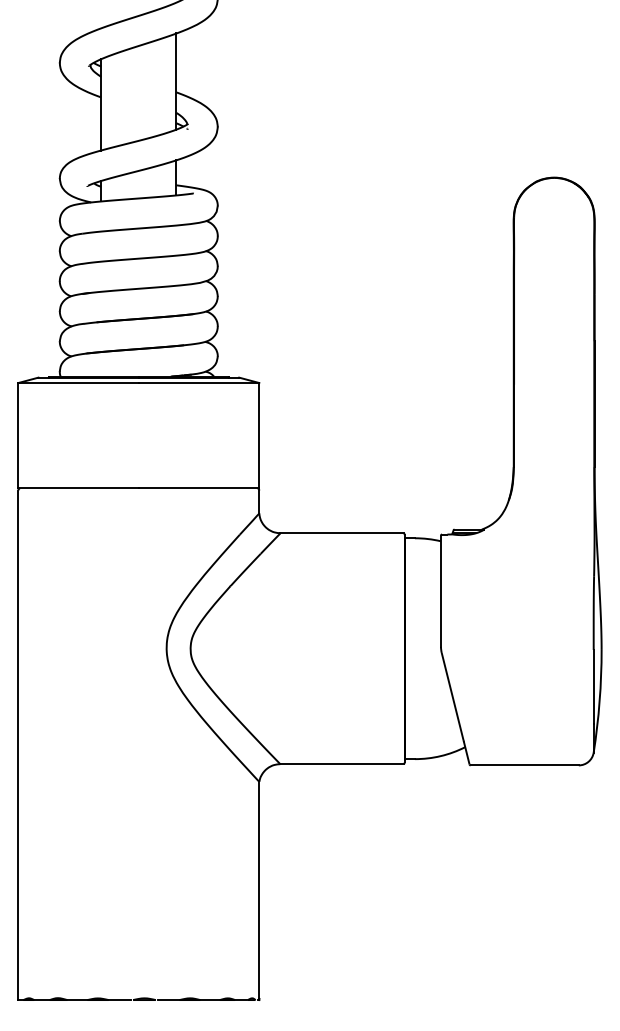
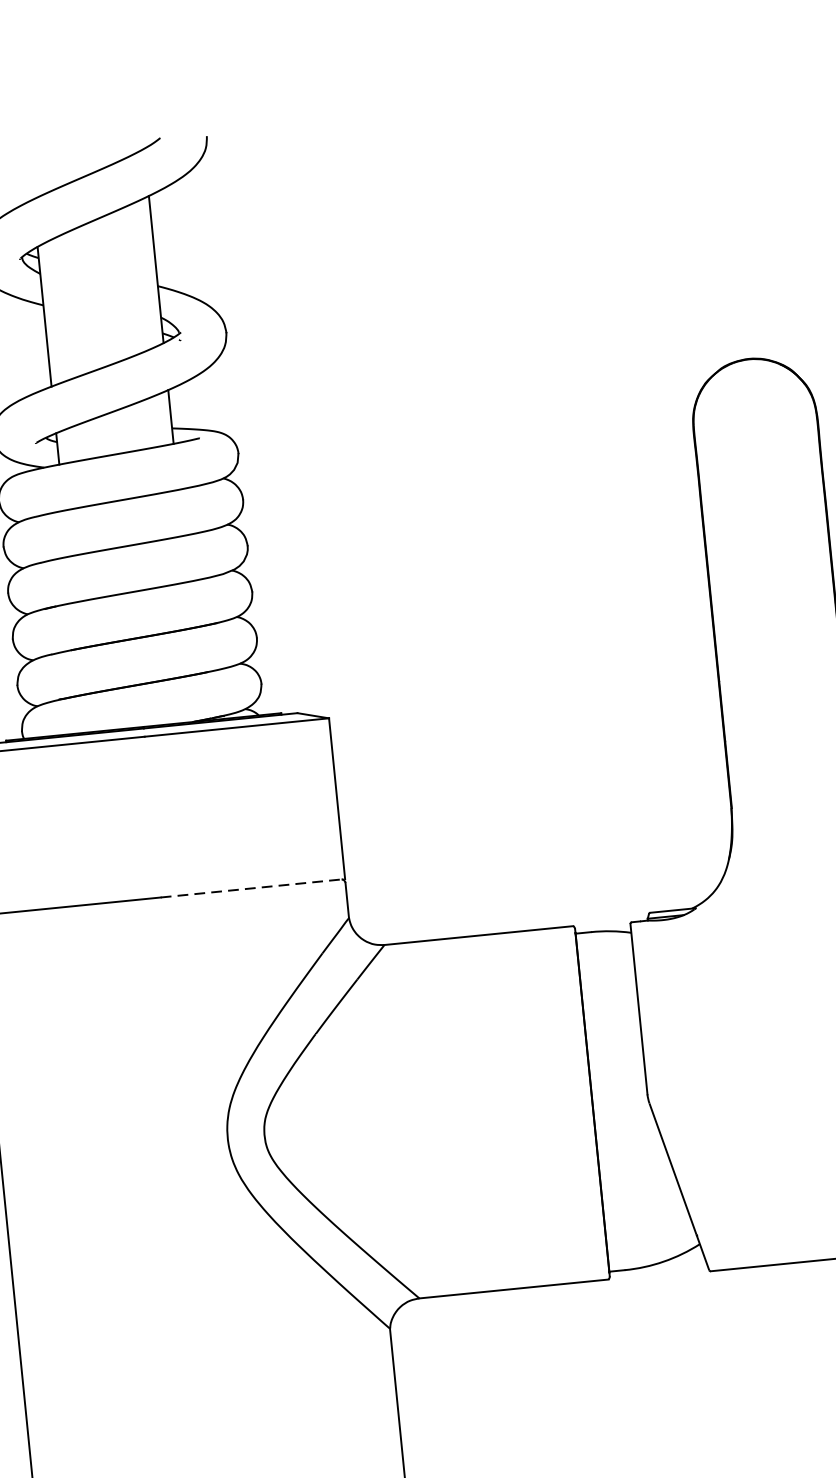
line: (199, 488) -> (253, 888), solid -> dashed

